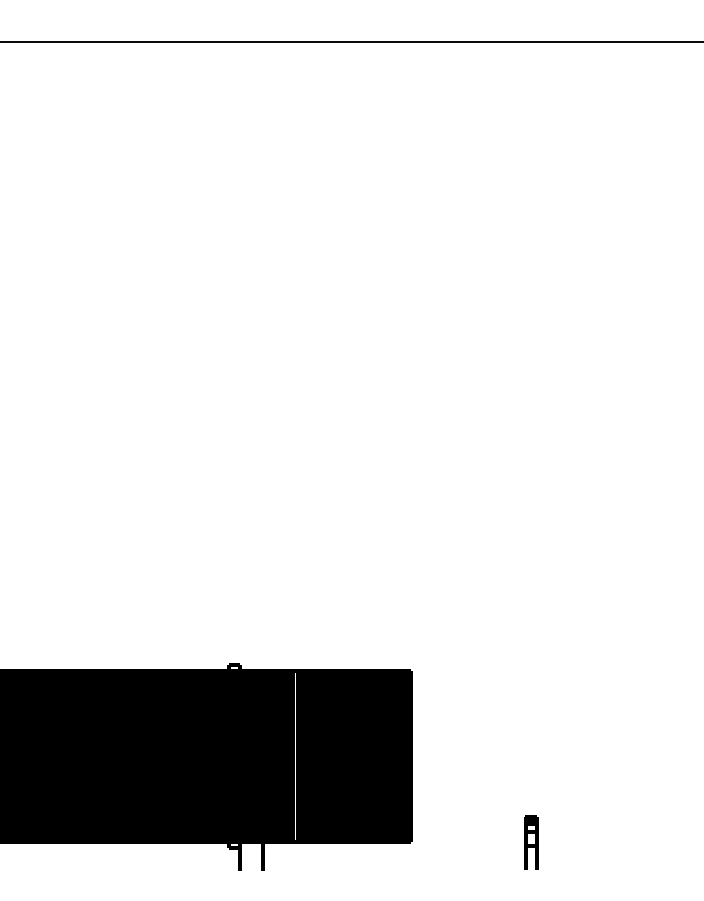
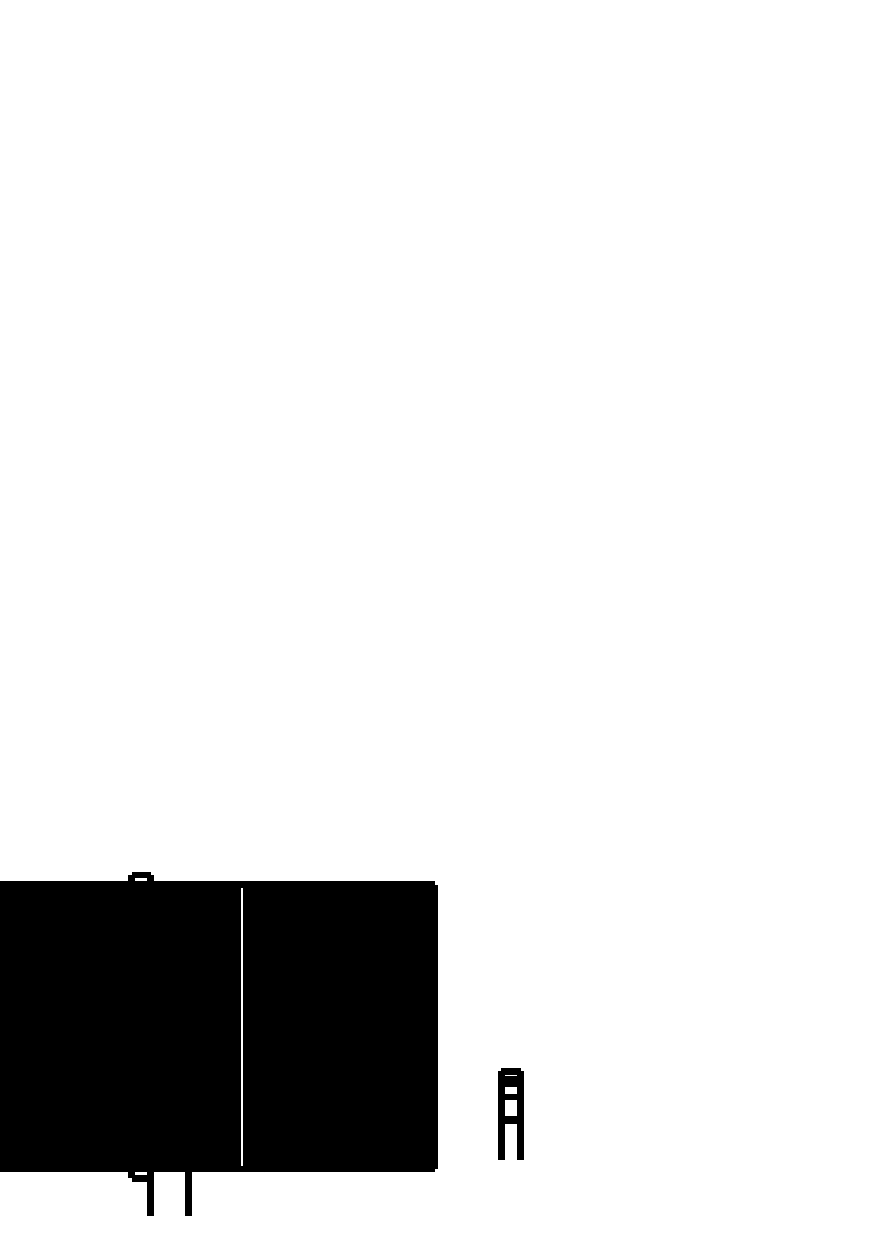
part: (531, 842) -> (511, 1114), moved

